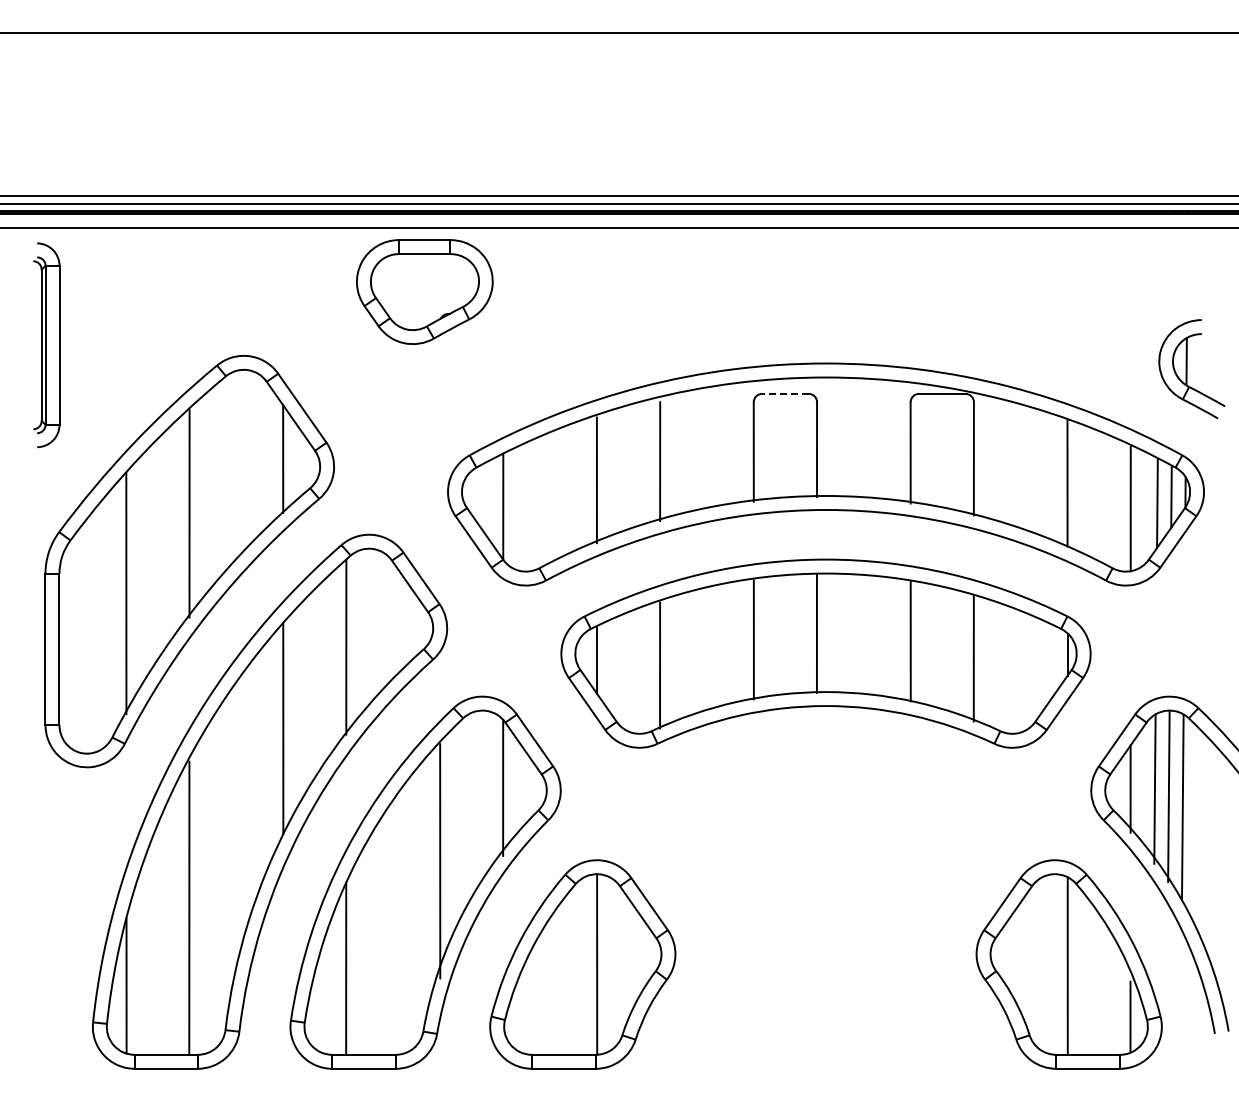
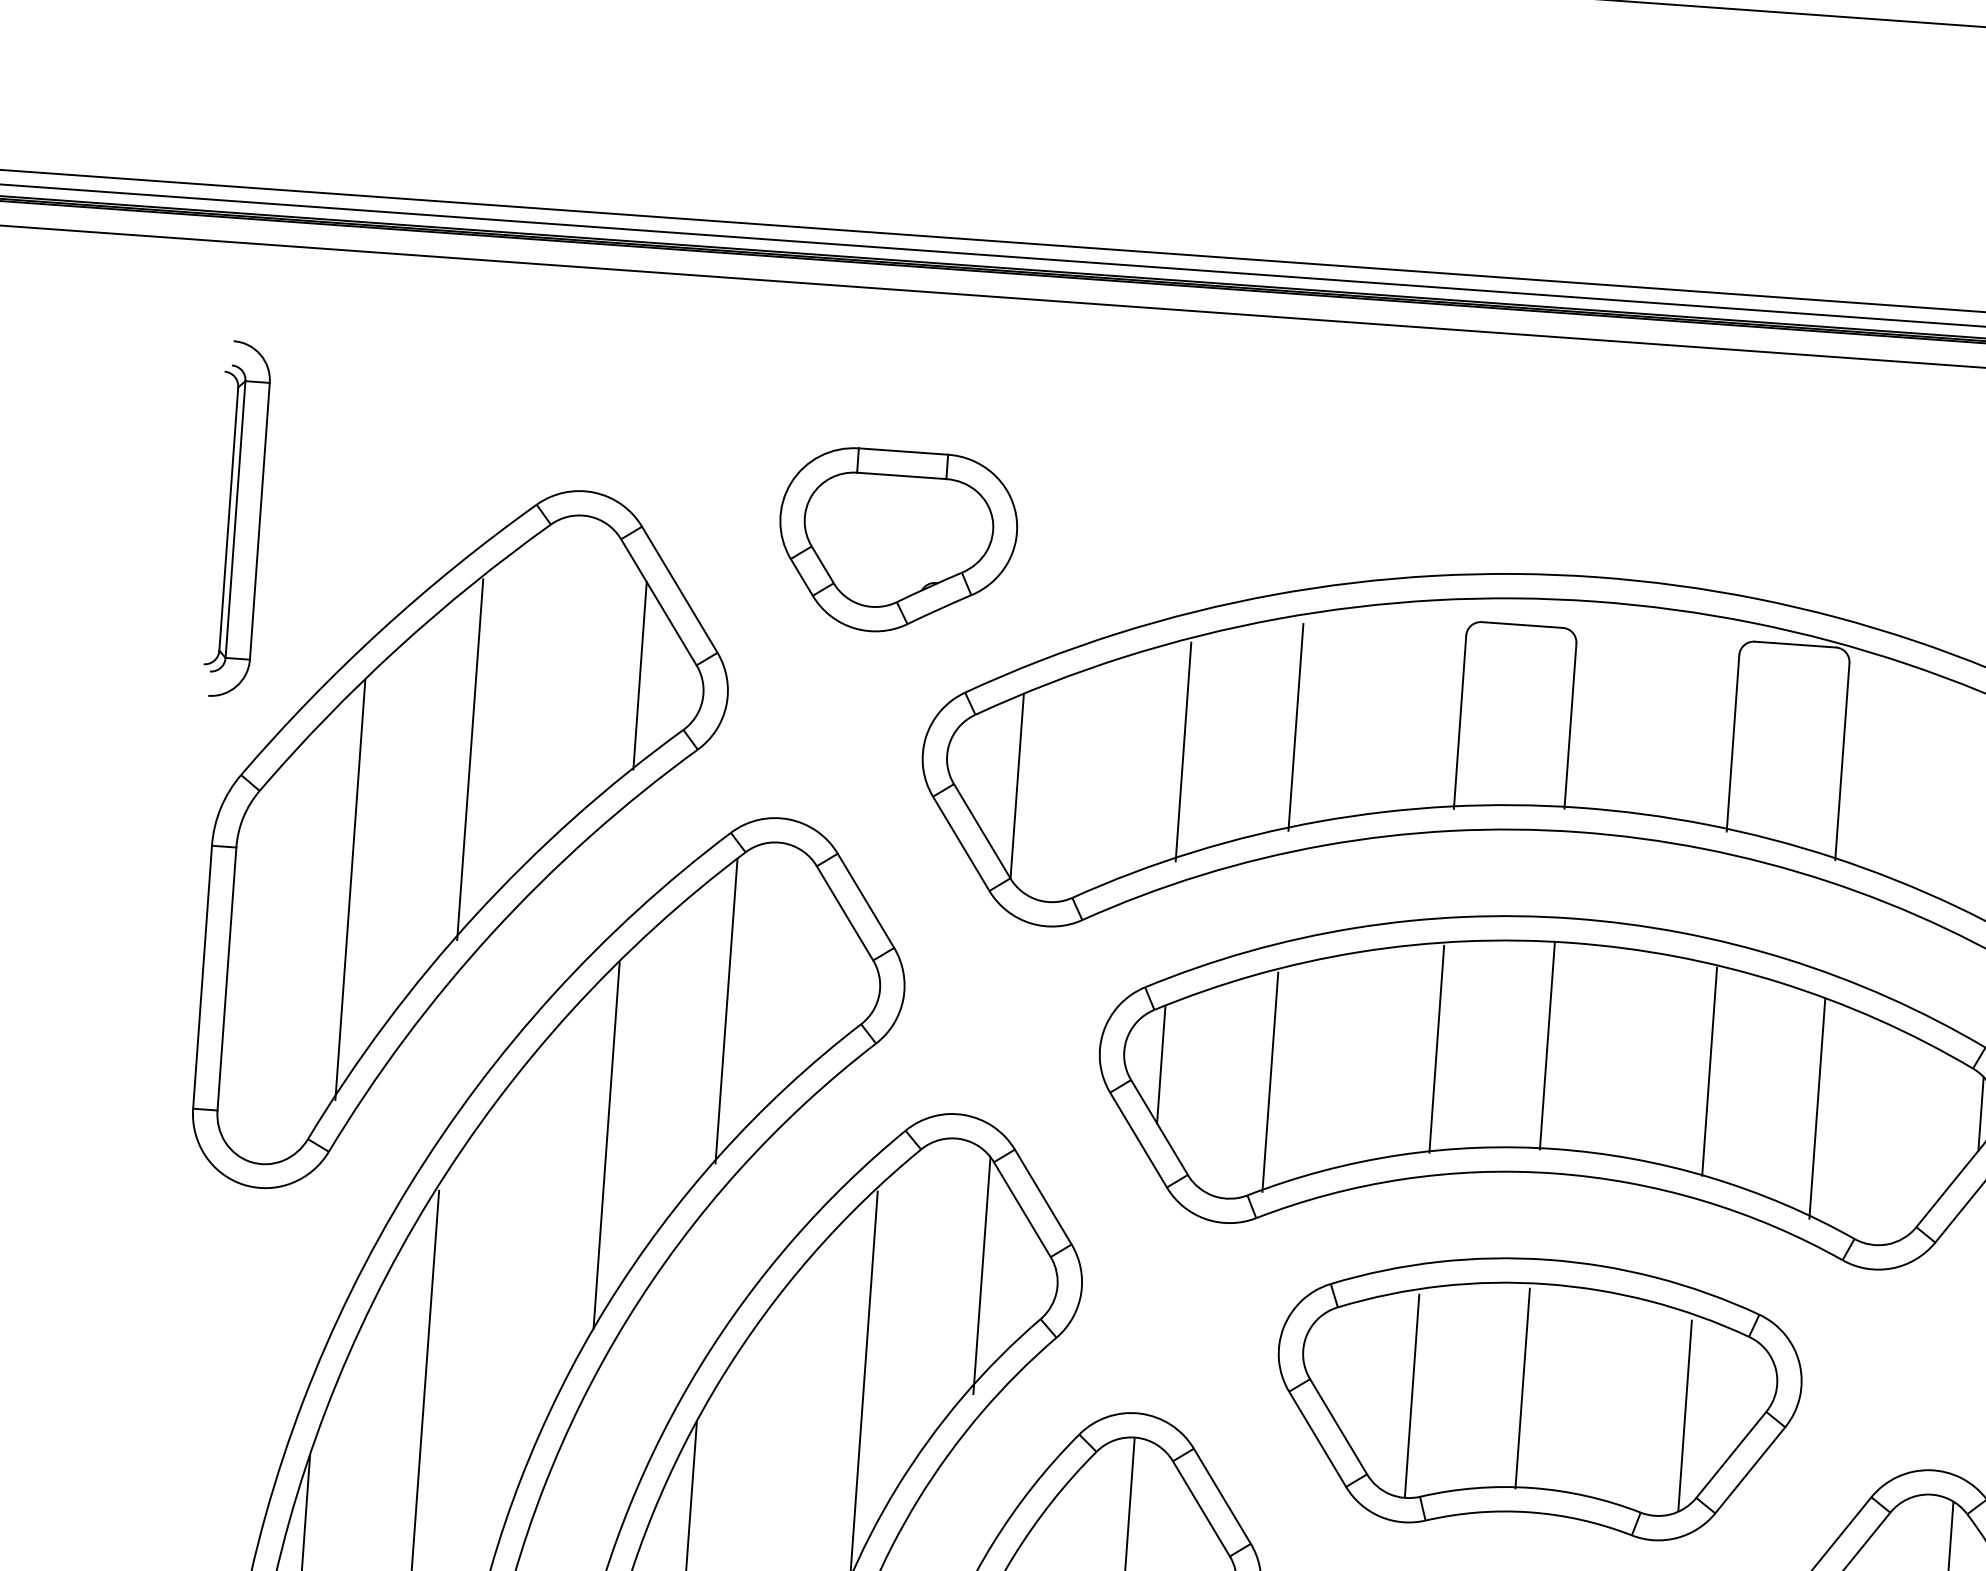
part: (424, 291) -> (896, 541), moved
part: (46, 344) -> (237, 518), moved
line: (784, 393) -> (1520, 624), dashed -> solid
part: (825, 833) -> (1537, 1395), added

